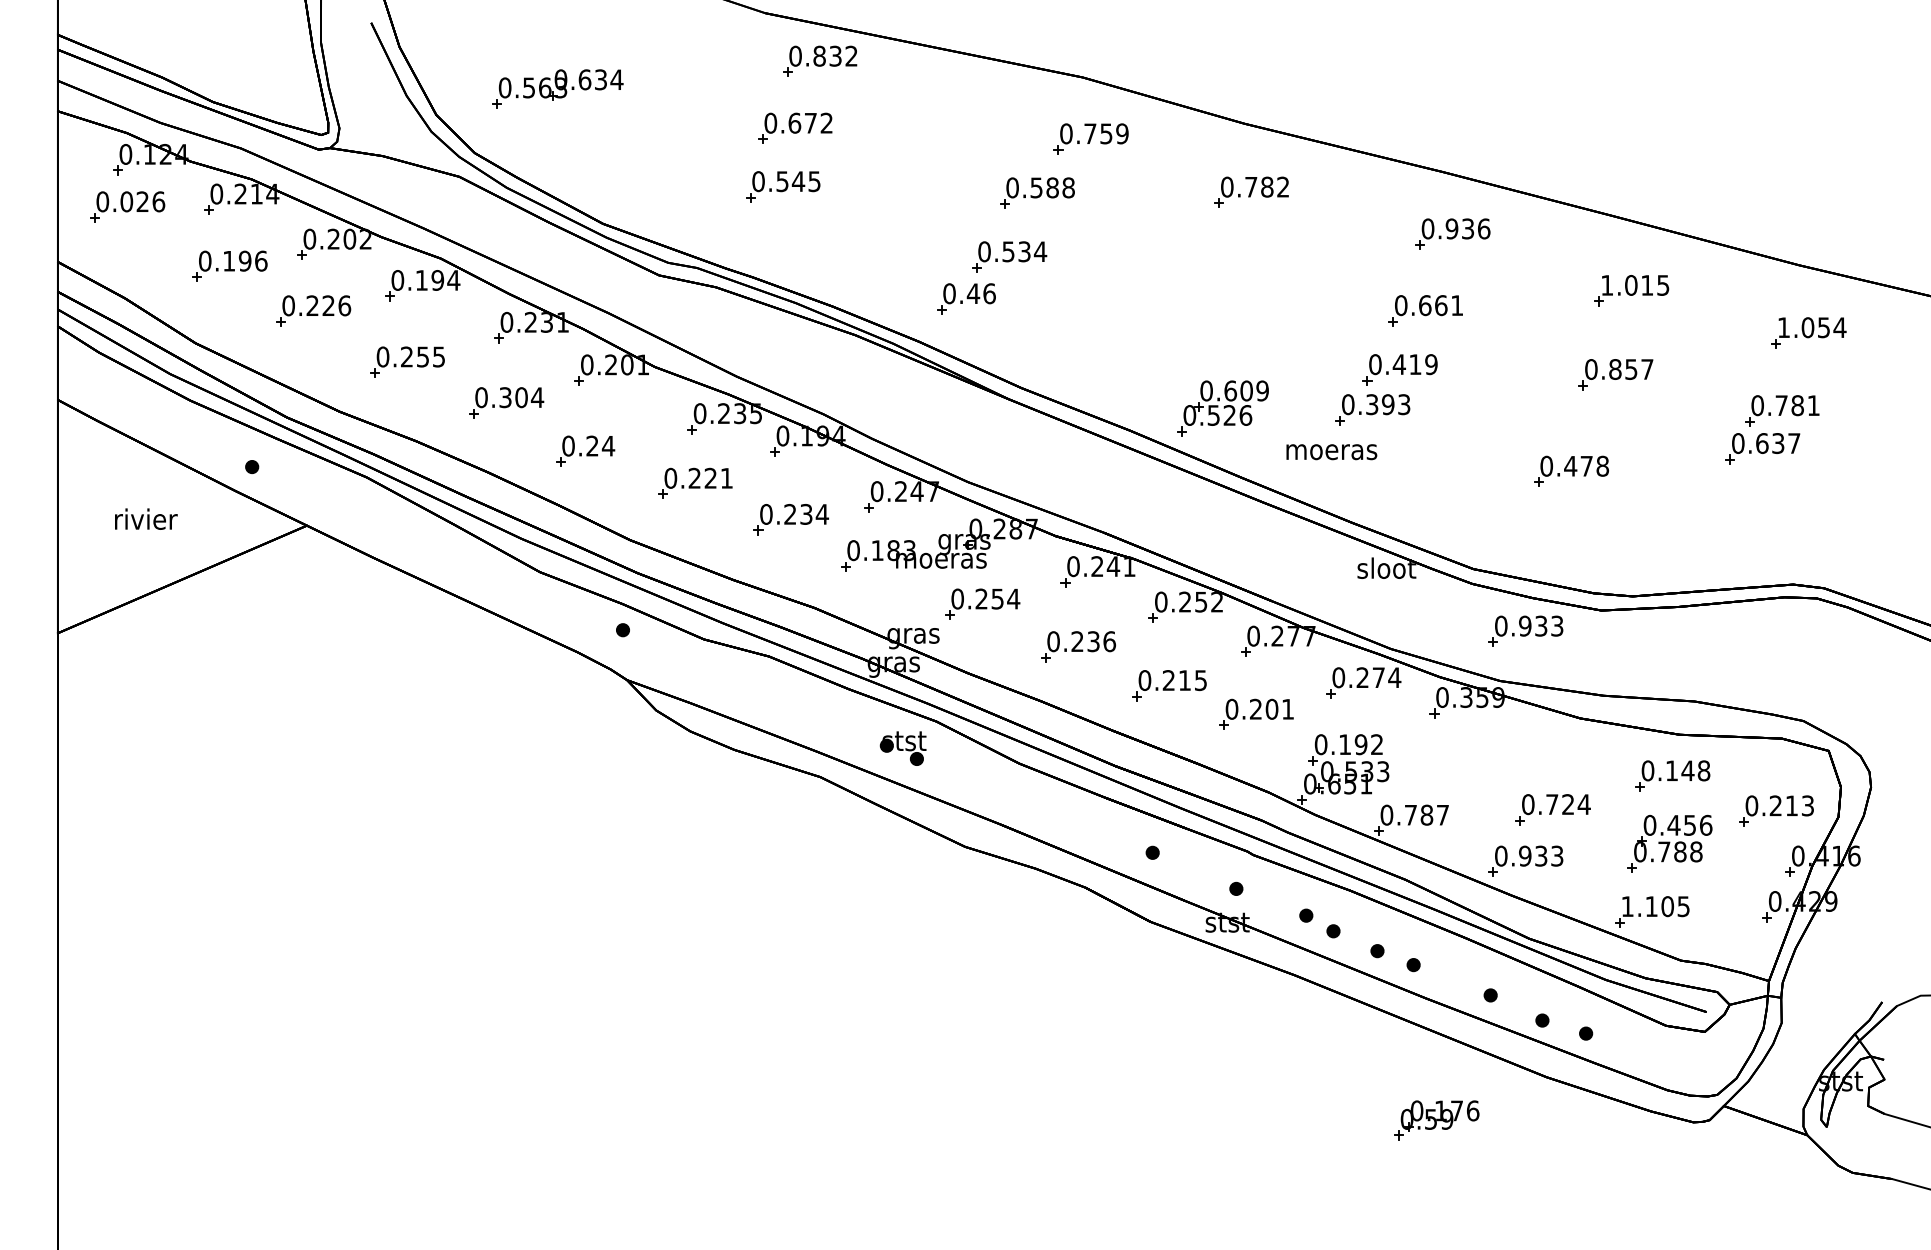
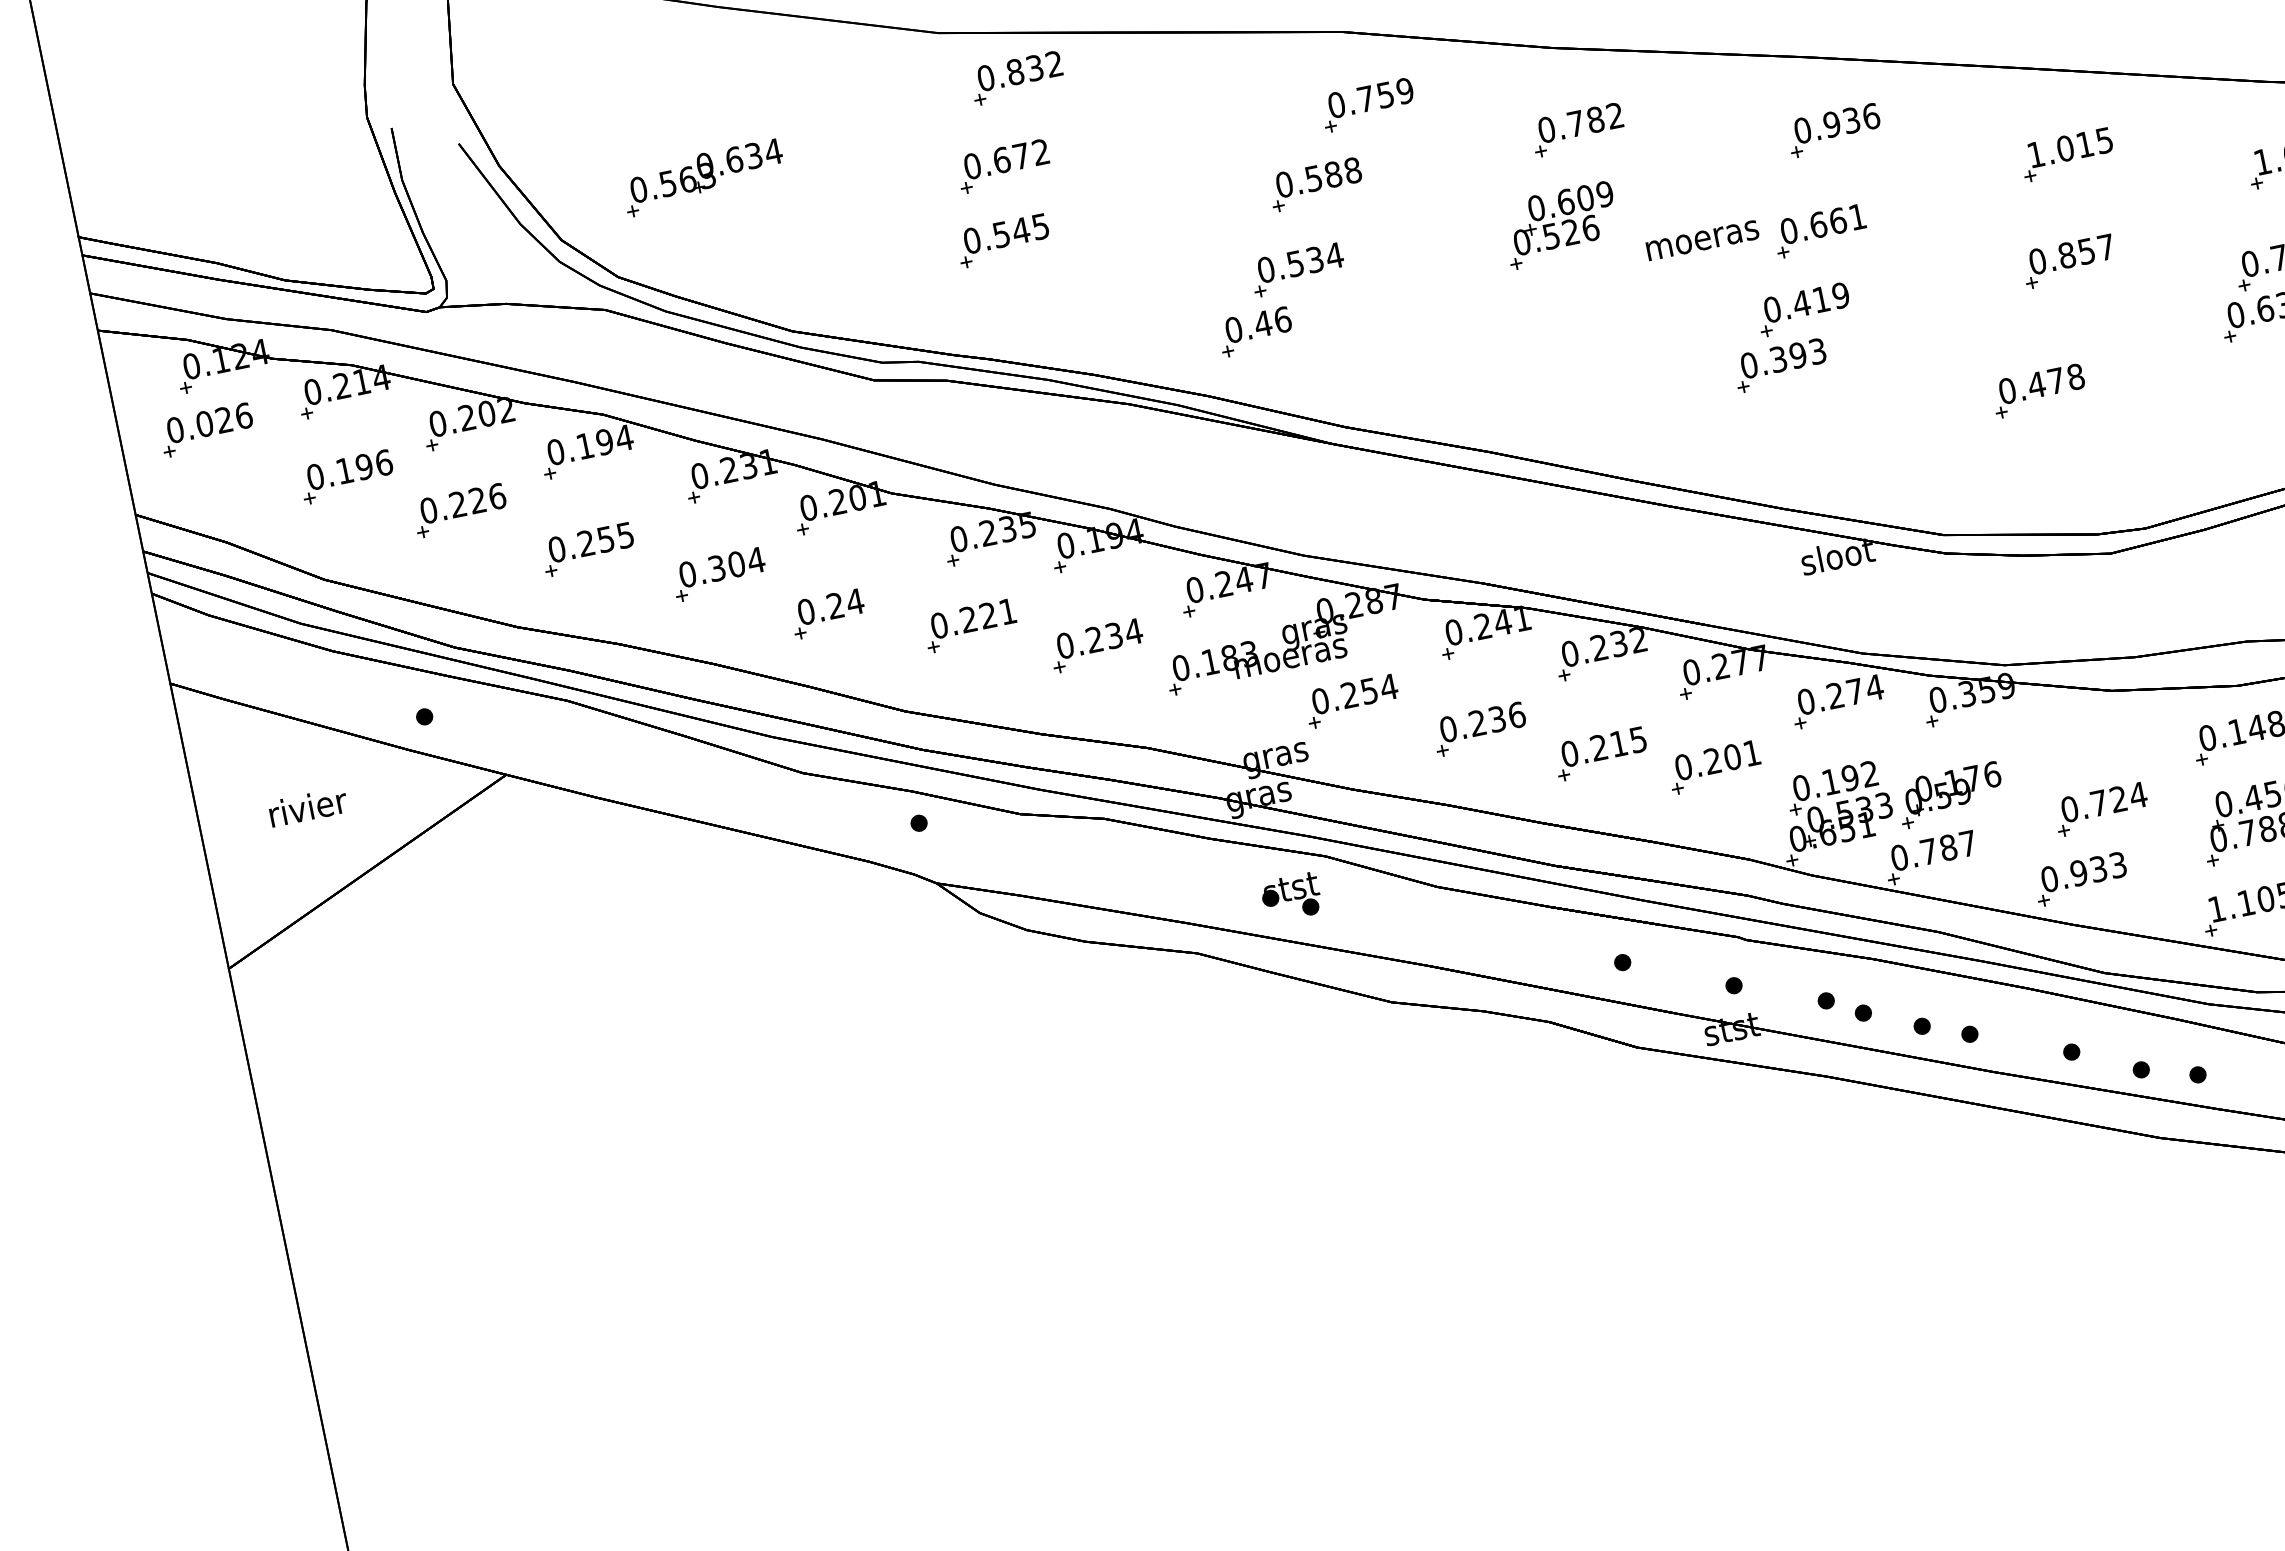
part: (1222, 408) -> (1560, 225), moved
text: (1331, 452) -> (1702, 241), moved
text: (1201, 601) -> (1619, 642), 0.252 -> 0.232
part: (1525, 630) -> (2022, 597), removed
part: (1436, 1120) -> (1950, 795), moved

